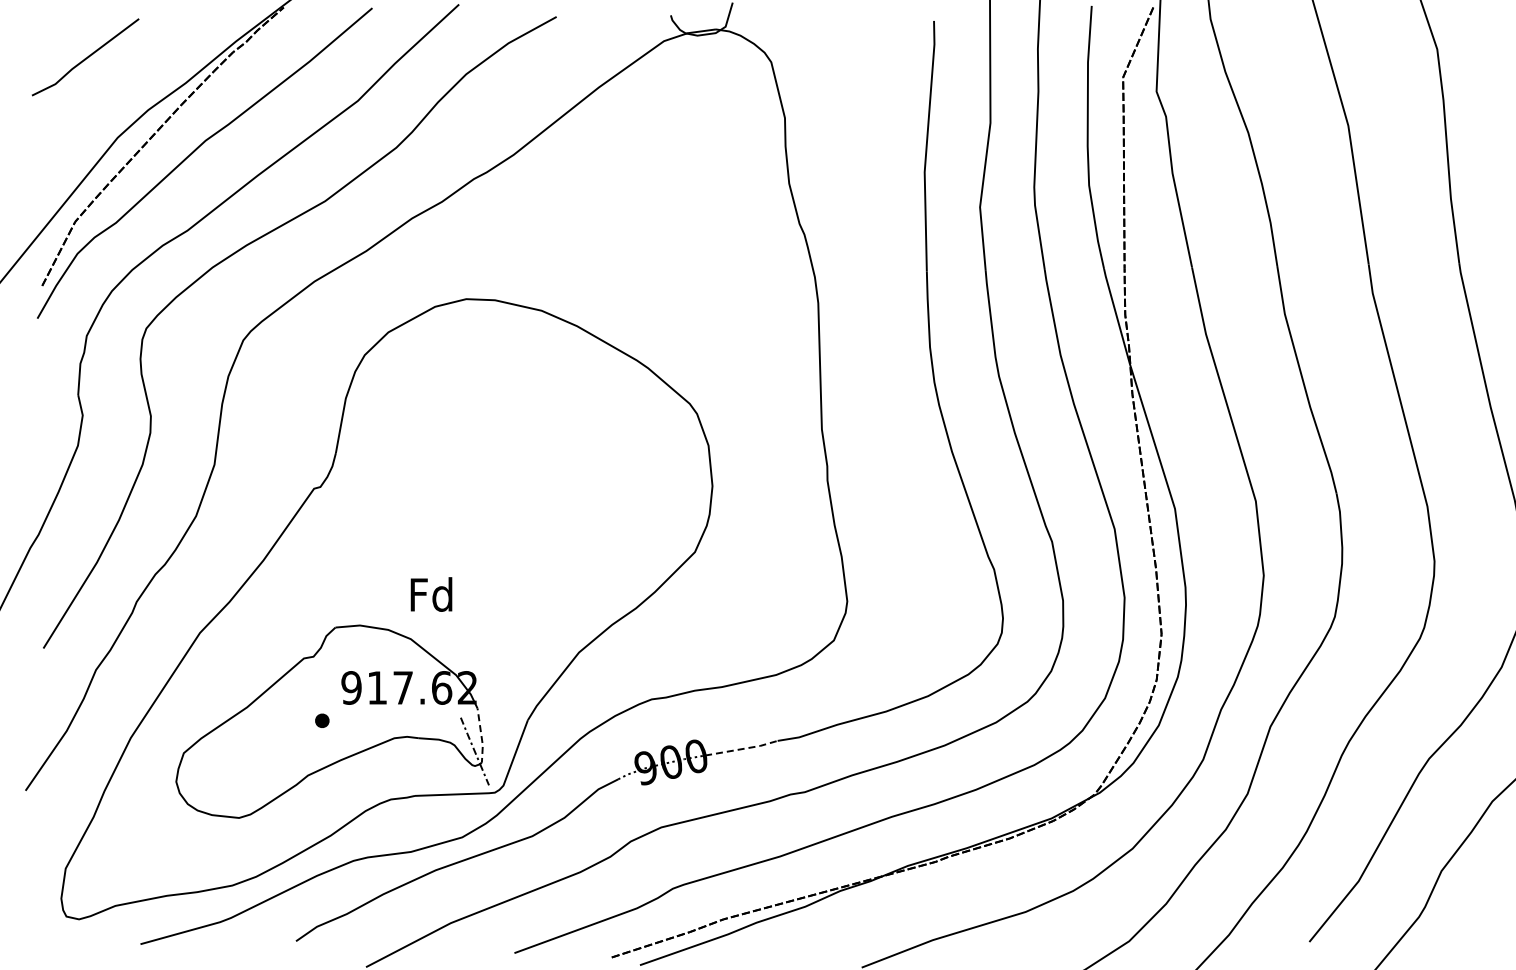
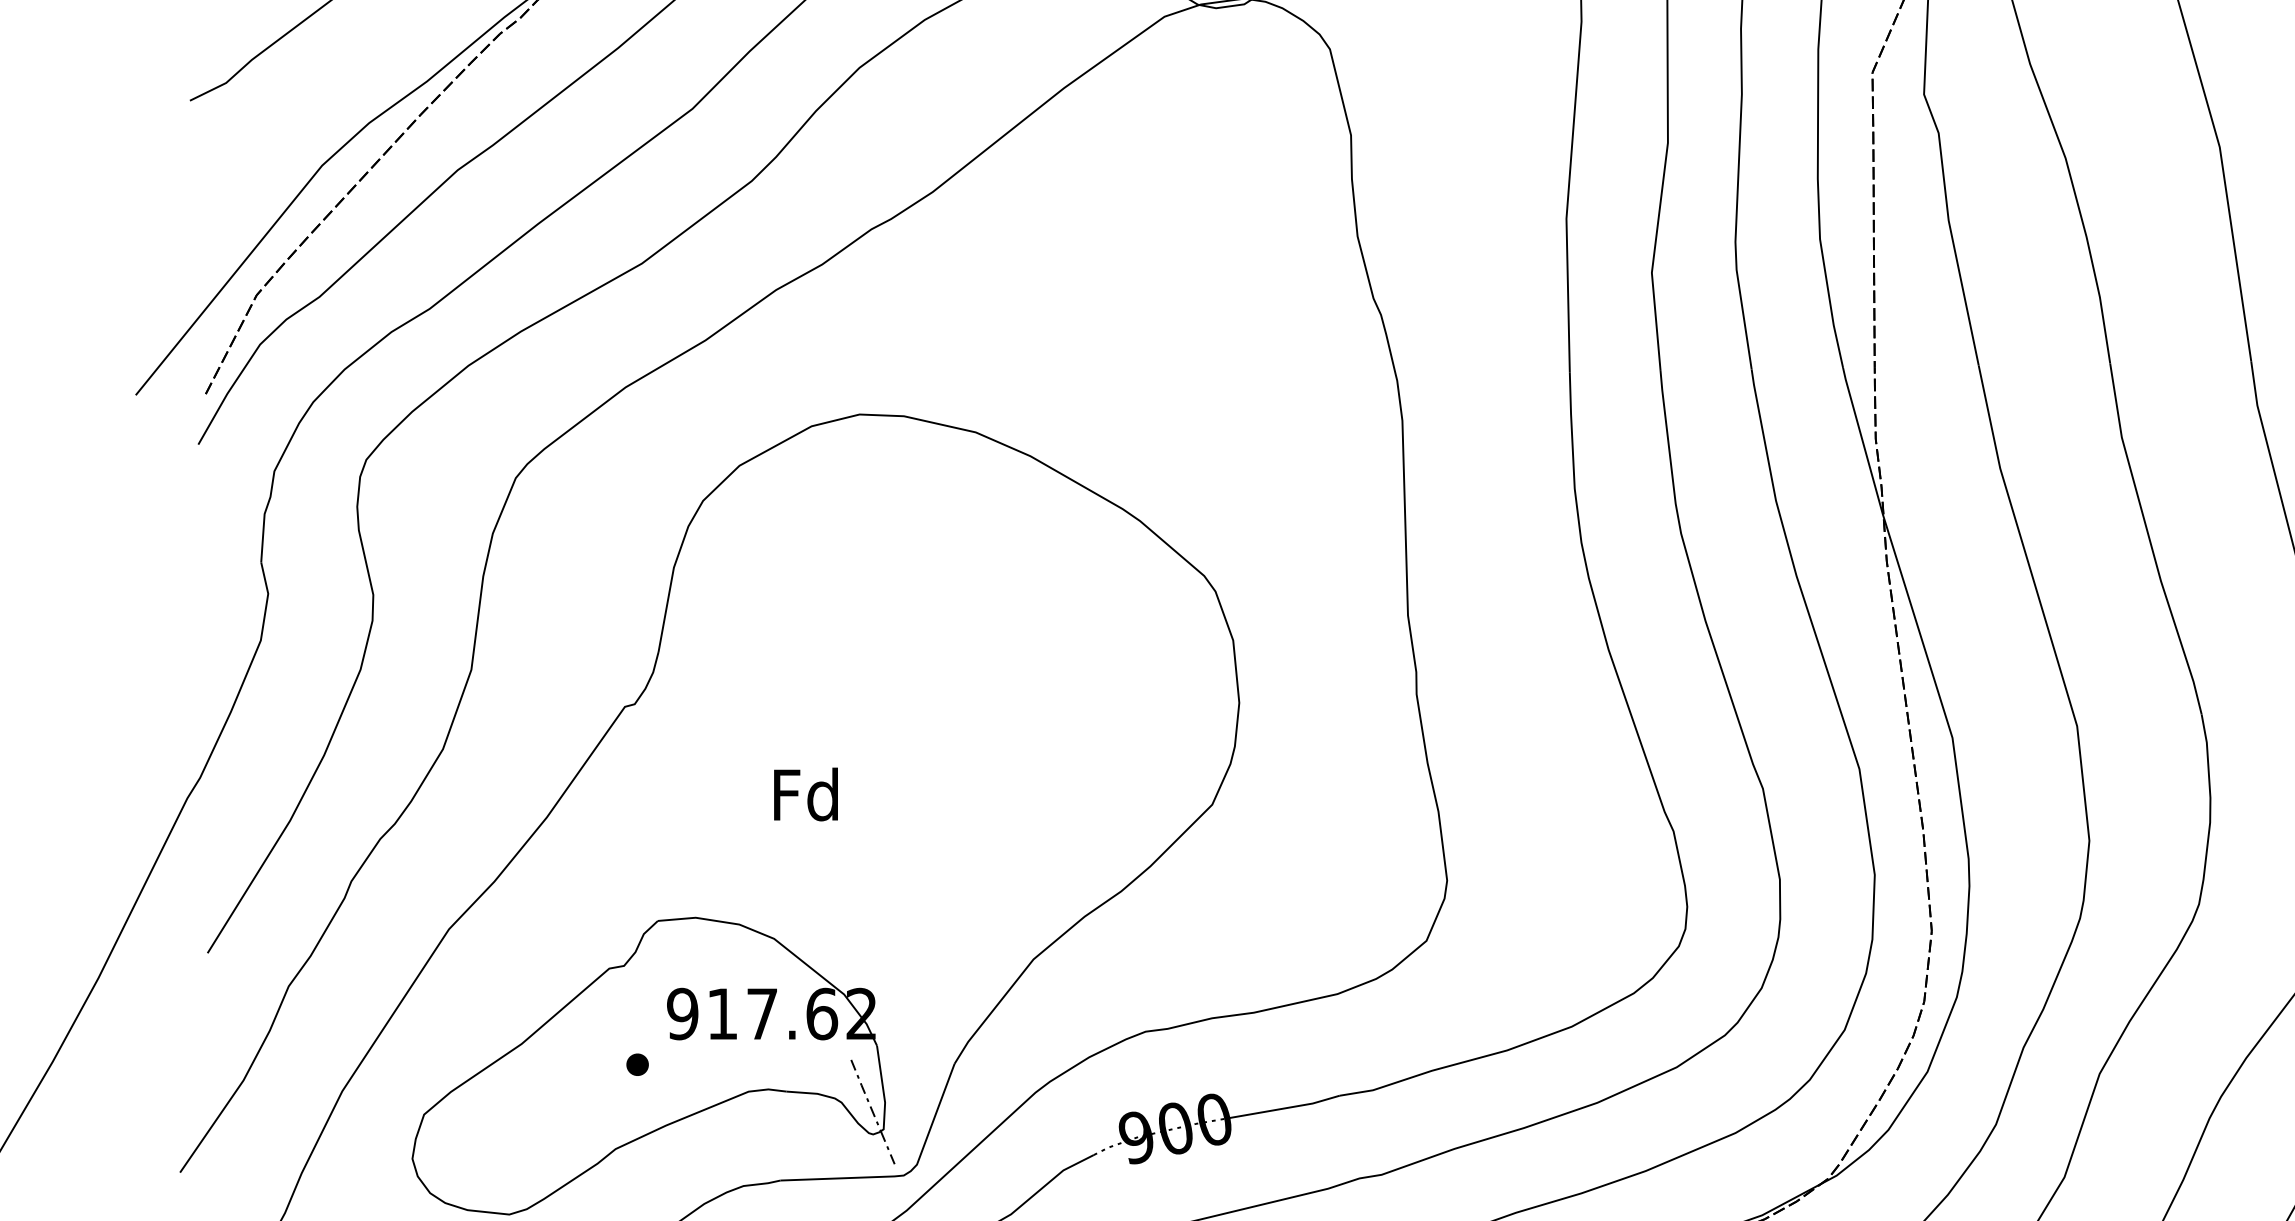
text: (431, 594) -> (805, 794), moved
line: (481, 737) -> (883, 1090), dashed -> solid
line: (742, 749) -> (1285, 1108), dashed -> solid

